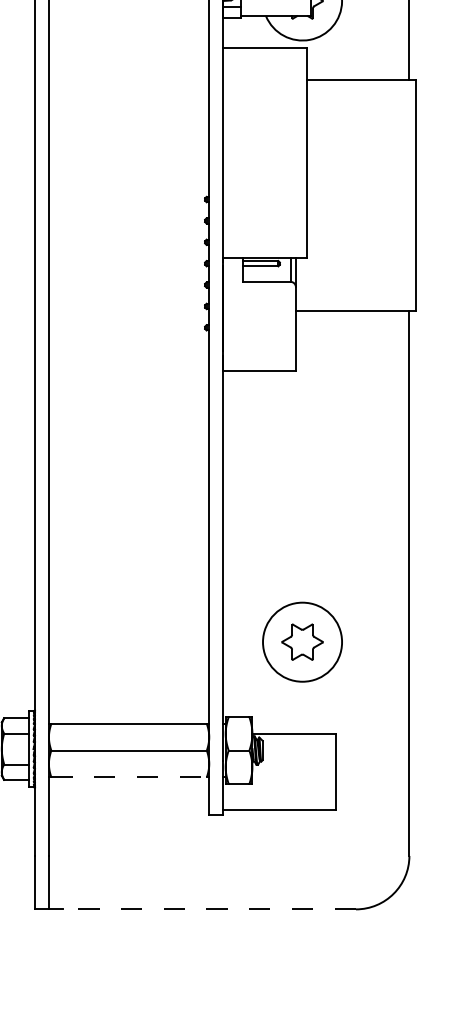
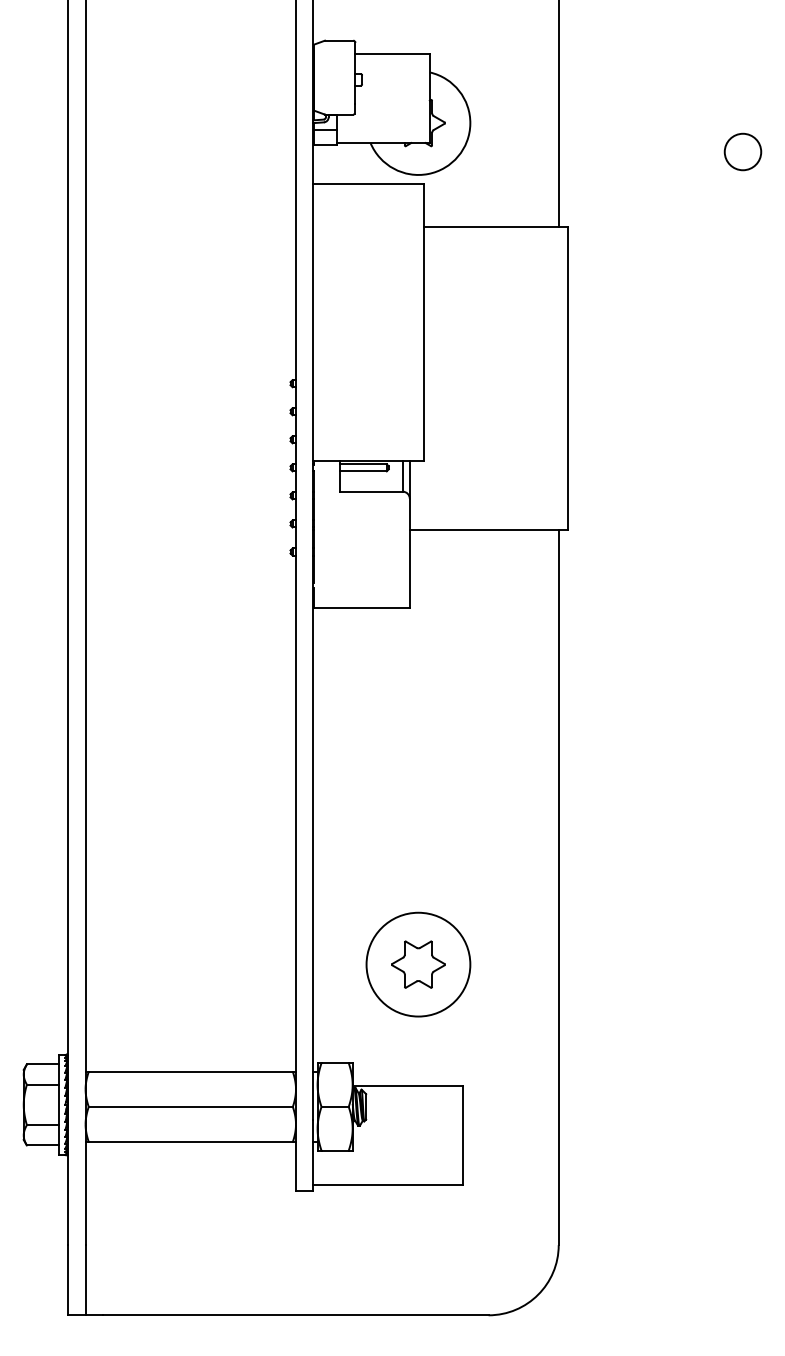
line: (129, 776) -> (191, 1141), dashed -> solid
line: (209, 909) -> (296, 1315), dashed -> solid

